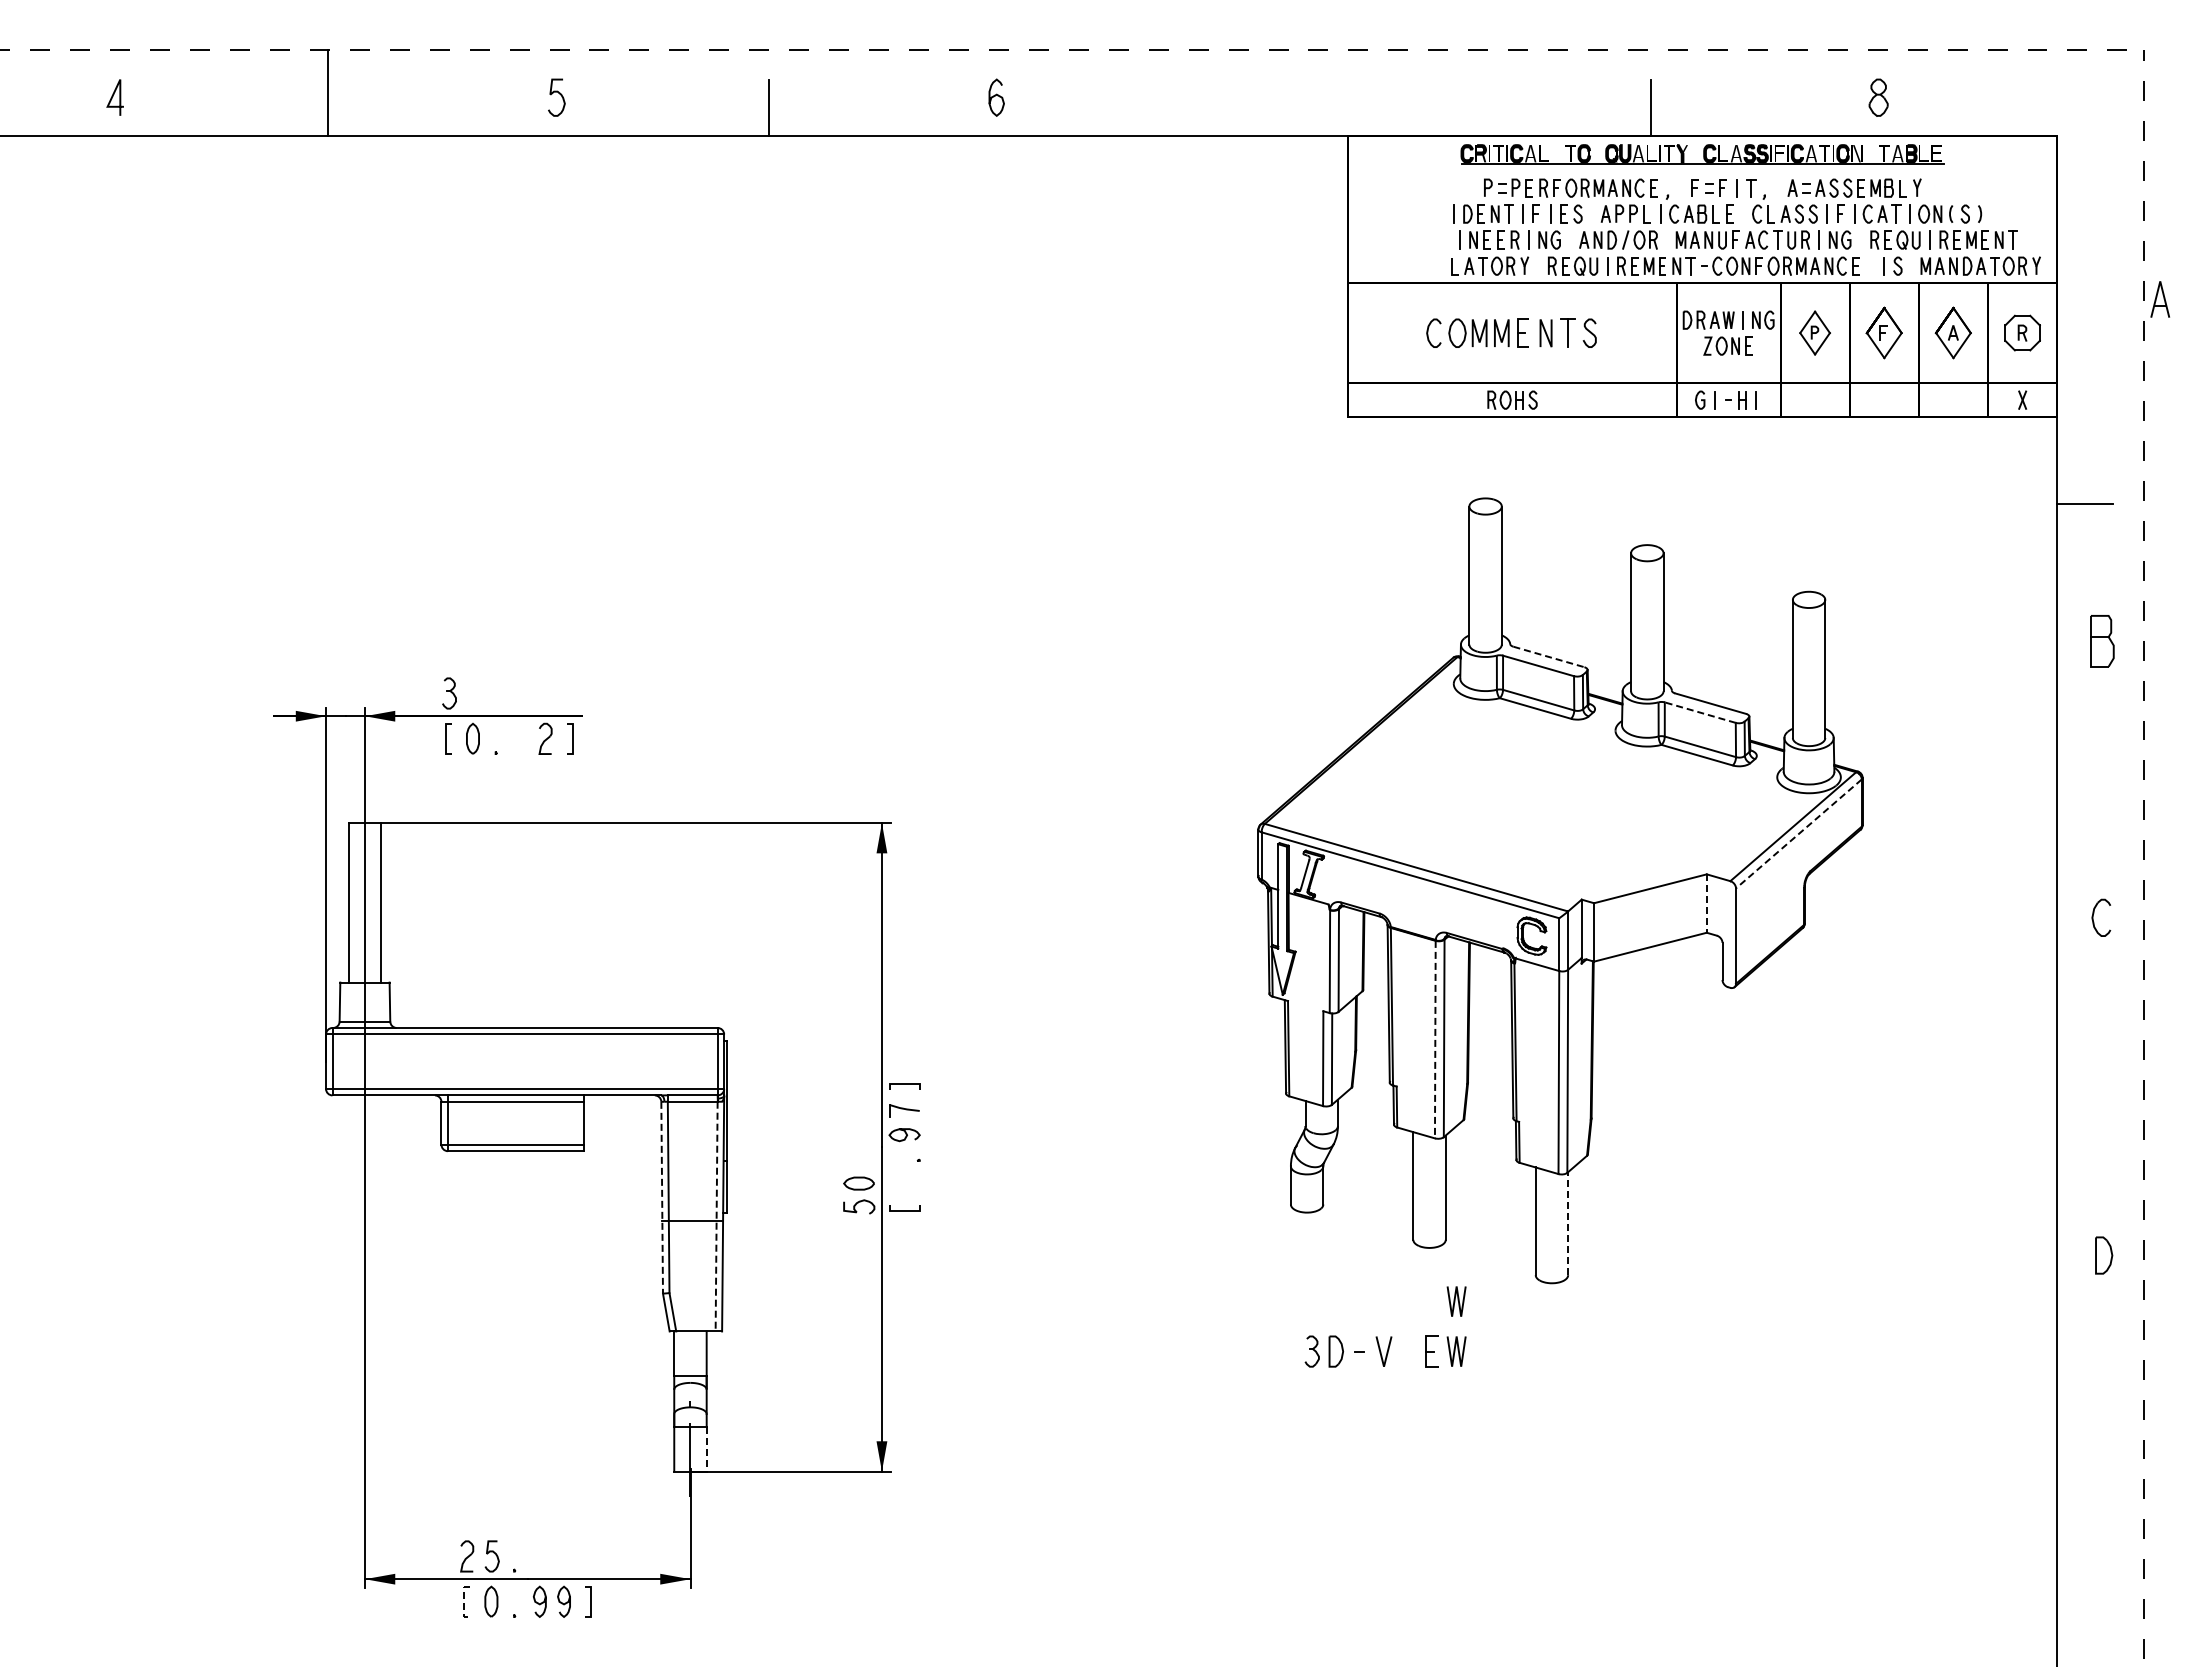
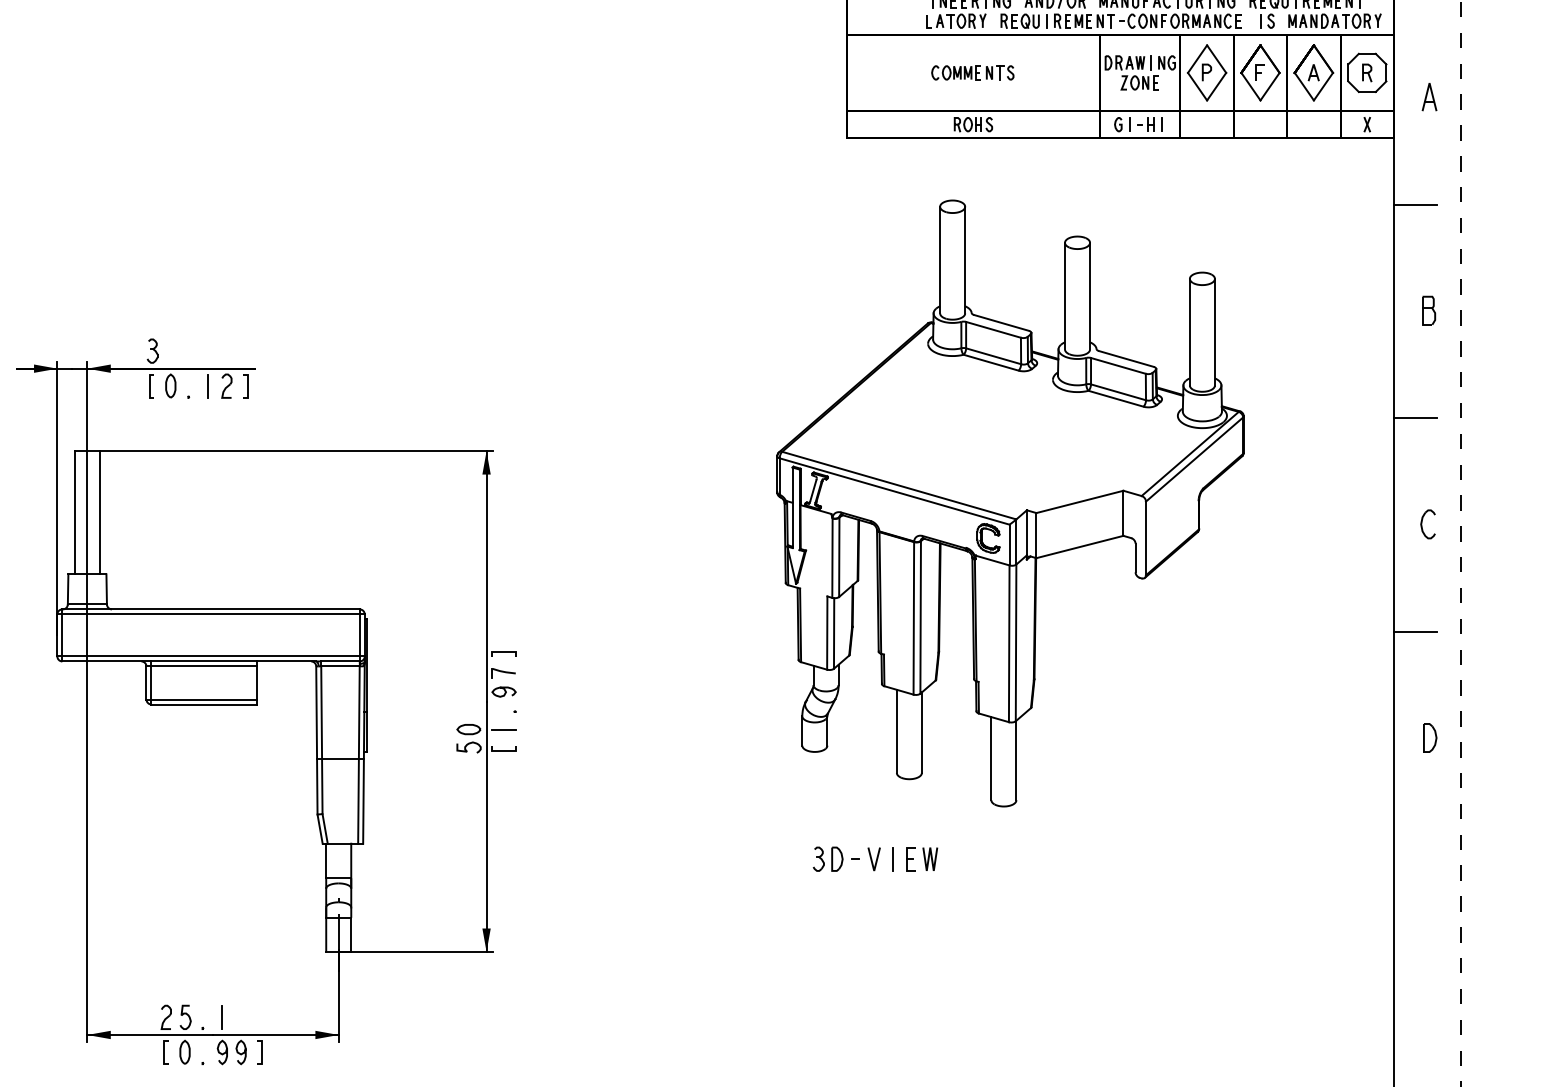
part: (2160, 299) -> (1429, 97), moved
part: (1511, 332) -> (972, 72), size x0.62
part: (1814, 332) -> (1206, 72), size x1.67
part: (1884, 332) -> (1260, 72), size x1.43
part: (1953, 332) -> (1313, 72), size x1.43
part: (2022, 332) -> (1367, 72), size x1.43
part: (2102, 640) -> (1428, 310), size x0.71
line: (1548, 656) -> (1001, 322), dashed -> solid
line: (1700, 712) -> (1118, 365), dashed -> solid
line: (521, 738) -> (208, 385), added
line: (2085, 780) -> (1415, 418), added
line: (1798, 834) -> (1194, 460), dashed -> solid
line: (1706, 904) -> (1123, 514), dashed -> solid
line: (1435, 1039) -> (913, 618), dashed -> solid
line: (2085, 1057) -> (1415, 632), added
line: (904, 1183) -> (503, 729), added
line: (662, 1197) -> (317, 740), dashed -> solid
line: (716, 1216) -> (358, 754), dashed -> solid
line: (1568, 1223) -> (1016, 760), dashed -> solid
part: (2104, 1255) -> (1430, 737), moved
line: (1455, 1301) -> (929, 820), removed
line: (1408, 1351) -> (893, 859), added
line: (706, 1449) -> (351, 934), dashed -> solid
line: (539, 1556) -> (222, 1017), added
line: (464, 1602) -> (164, 1052), dashed -> solid

